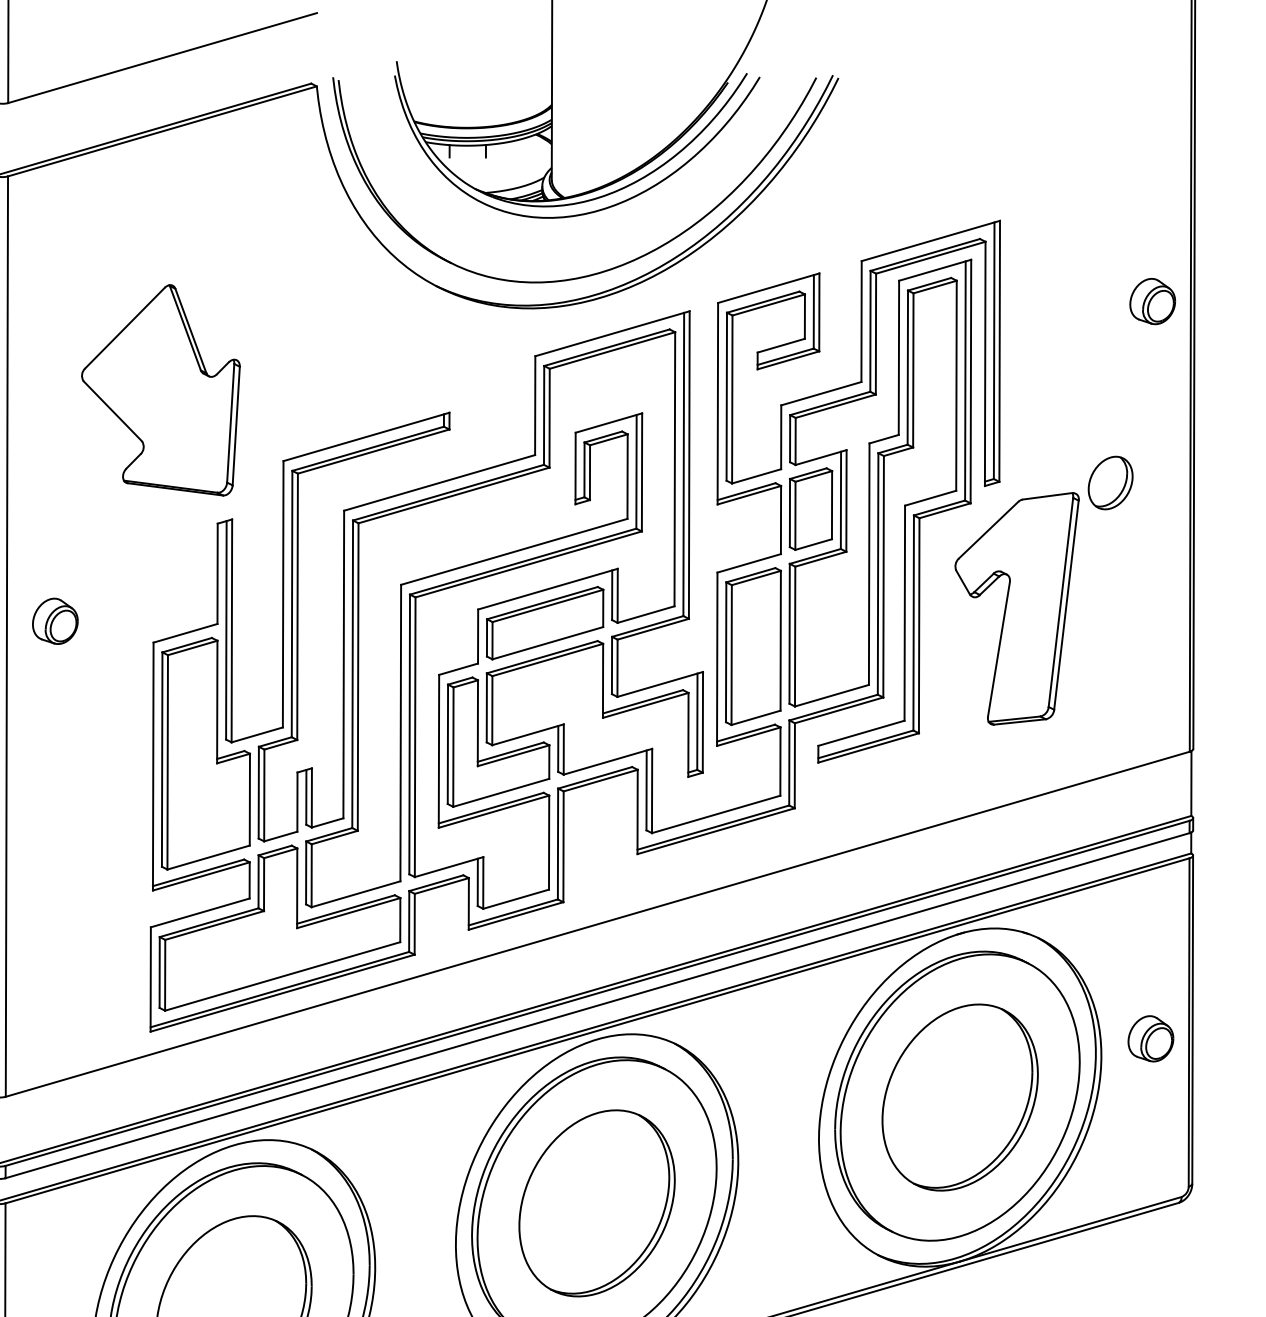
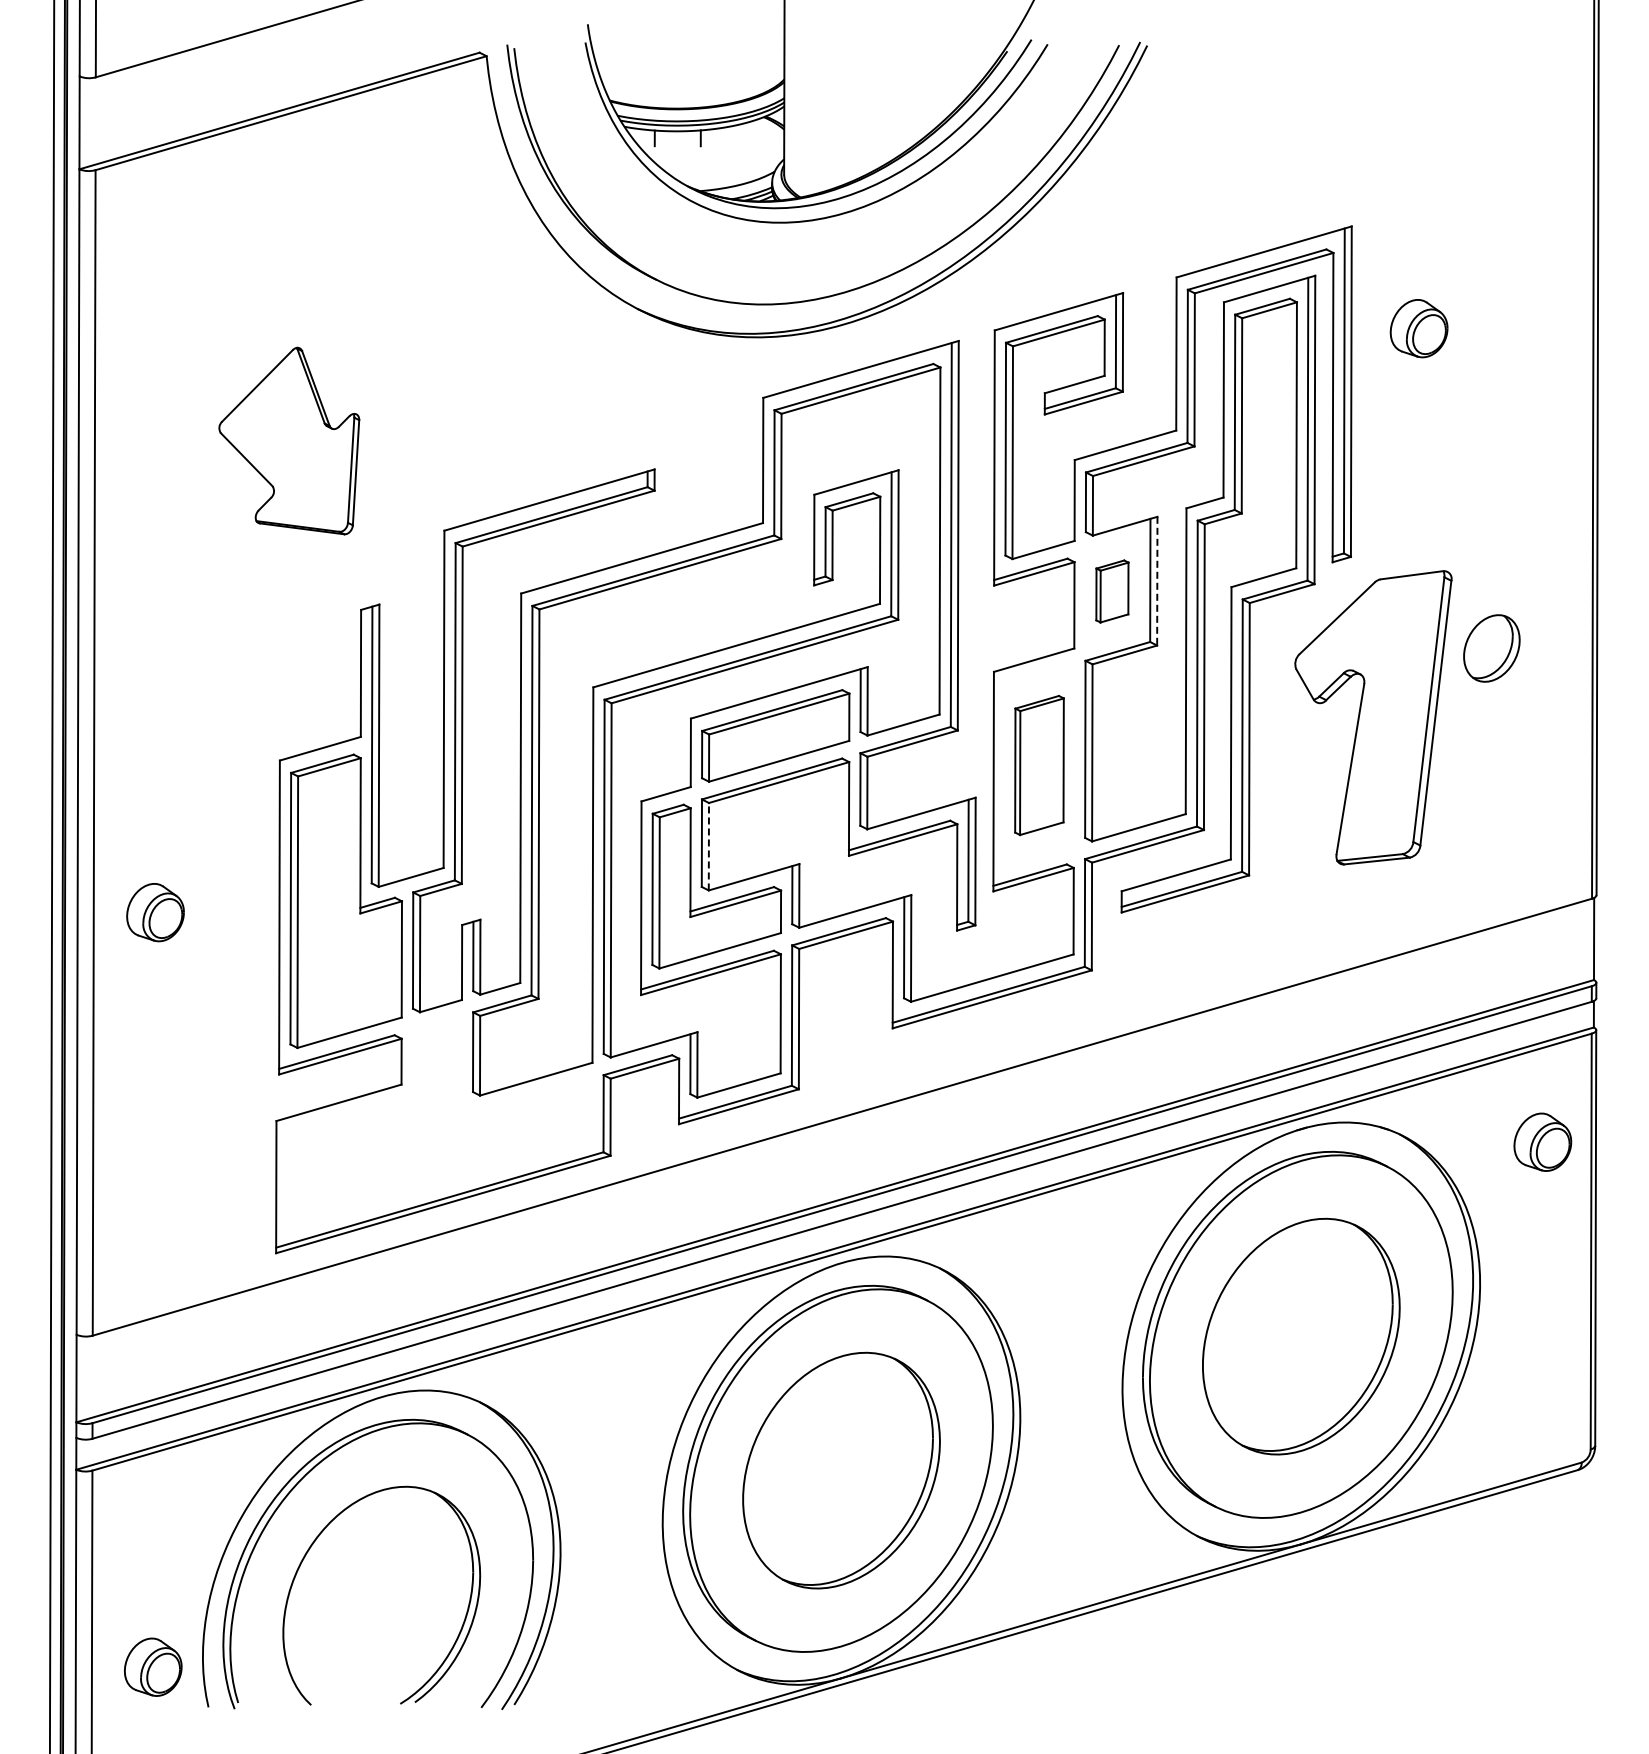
part: (1152, 301) -> (1418, 328), moved
part: (161, 389) -> (289, 440), size x0.7
part: (1110, 483) -> (1491, 648), moved
line: (846, 501) -> (1157, 581), solid -> dashed
part: (811, 509) -> (1112, 591), size x0.6
part: (55, 621) -> (155, 912), moved
part: (753, 646) -> (1039, 765), size x0.7
line: (492, 710) -> (708, 846), solid -> dashed
part: (279, 927) -> (439, 1121), removed
part: (1150, 1038) -> (1542, 1141), moved

